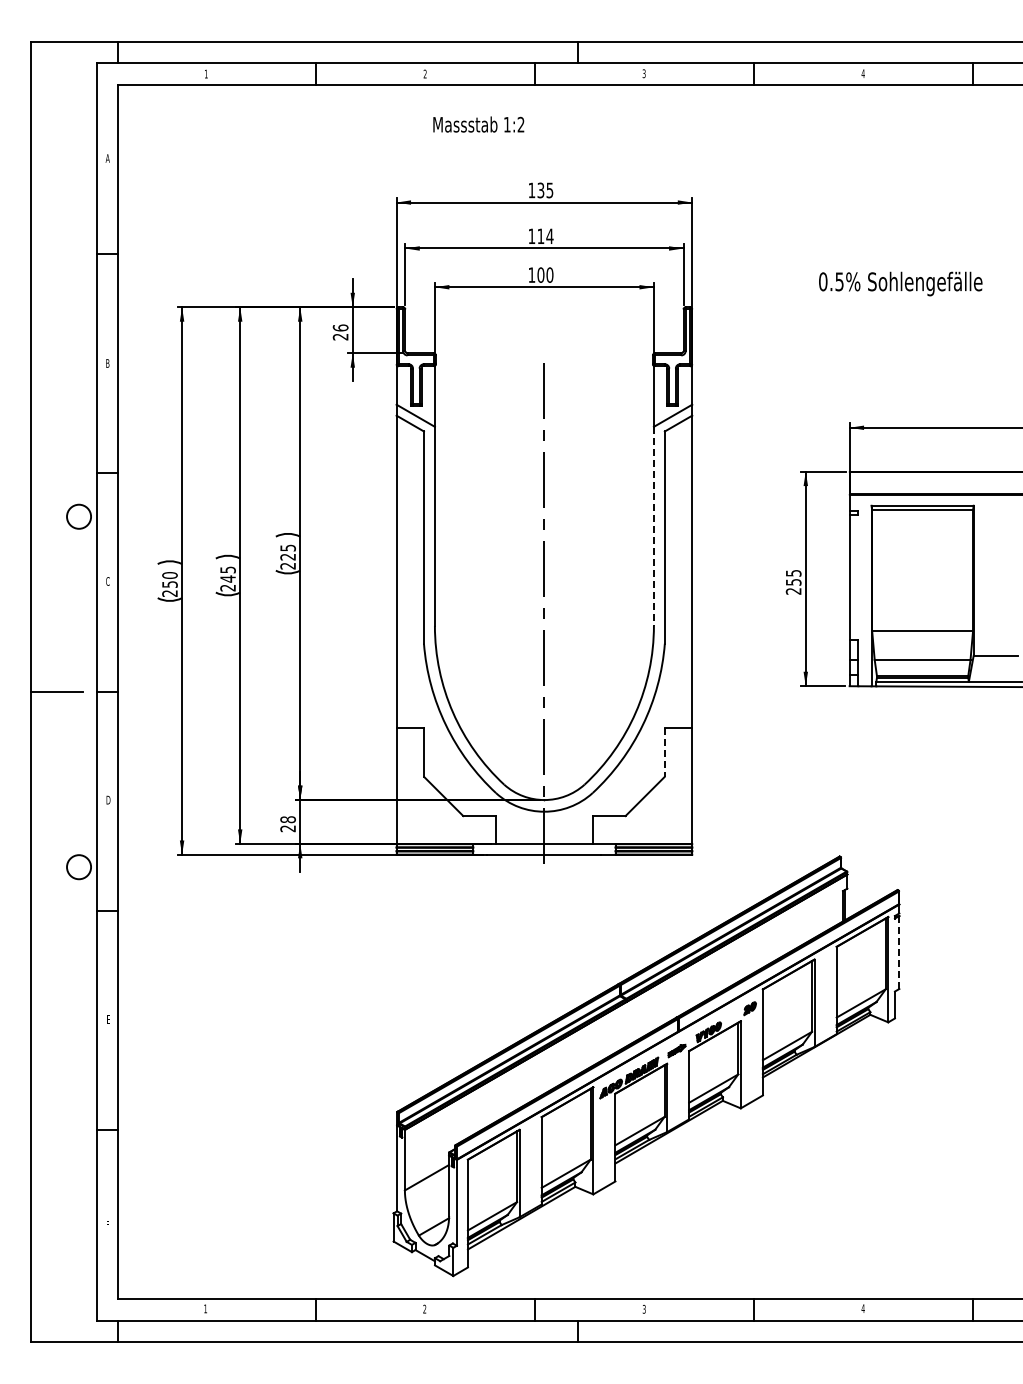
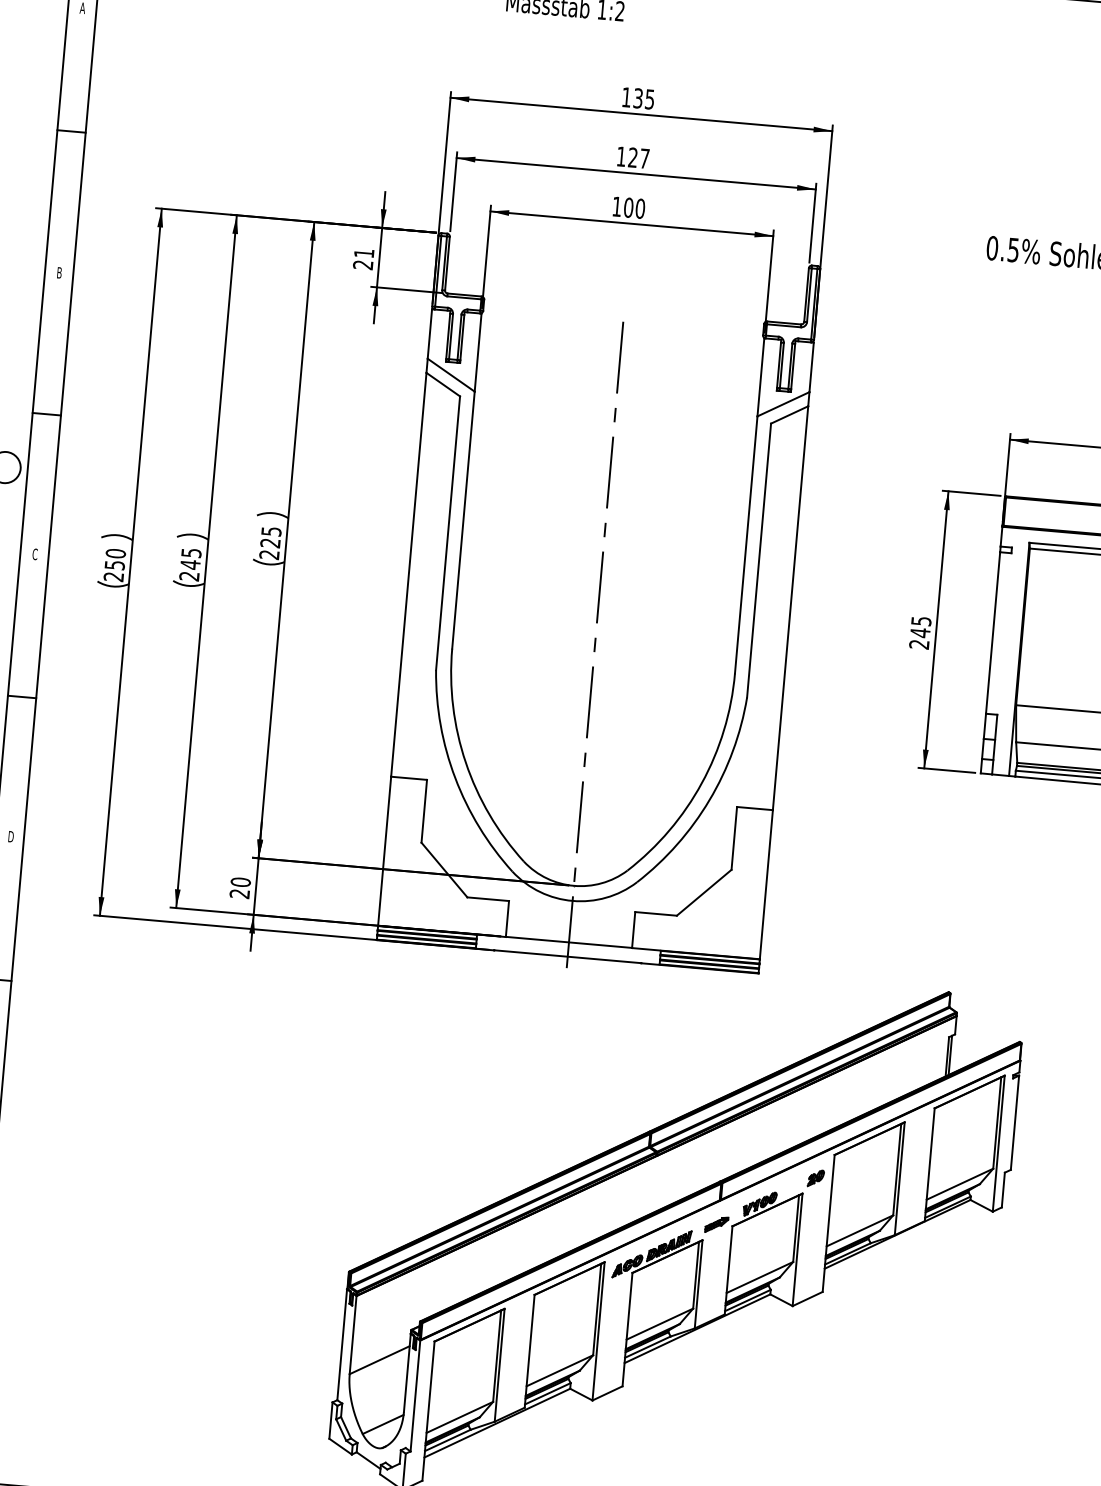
text: (545, 235) -> (639, 157), 114 -> 127
text: (340, 327) -> (364, 252), 26 -> 21
line: (653, 526) -> (745, 545), dashed -> solid
text: (793, 582) -> (920, 633), 255 -> 245
line: (664, 753) -> (734, 839), dashed -> solid
text: (287, 819) -> (240, 881), 28 -> 20
line: (899, 952) -> (1015, 1122), dashed -> solid

